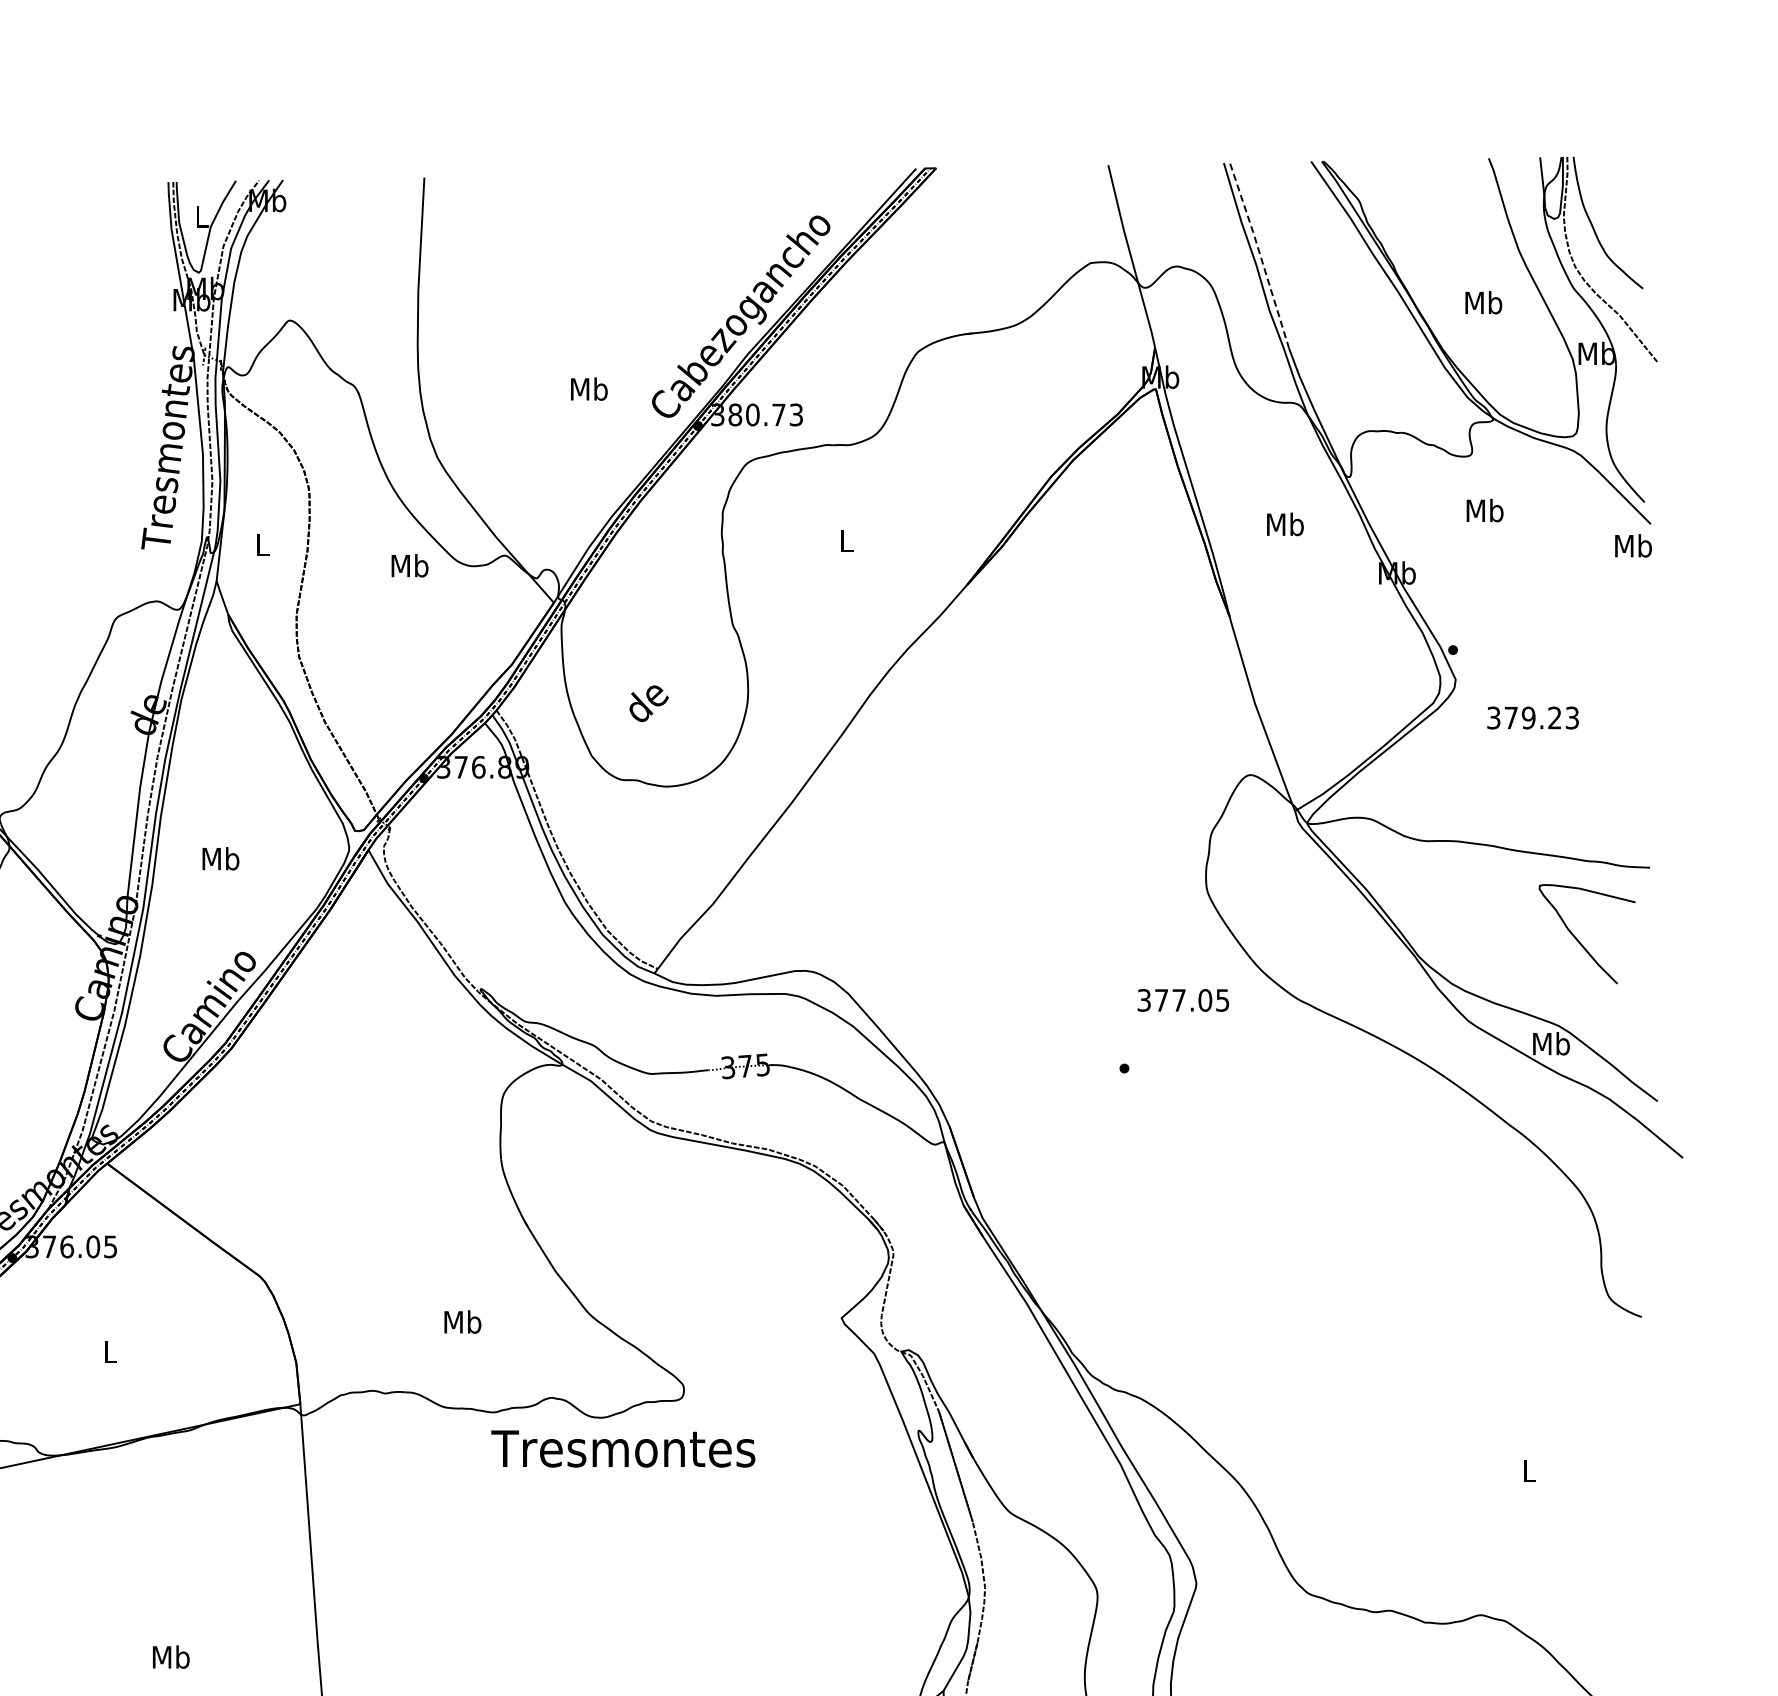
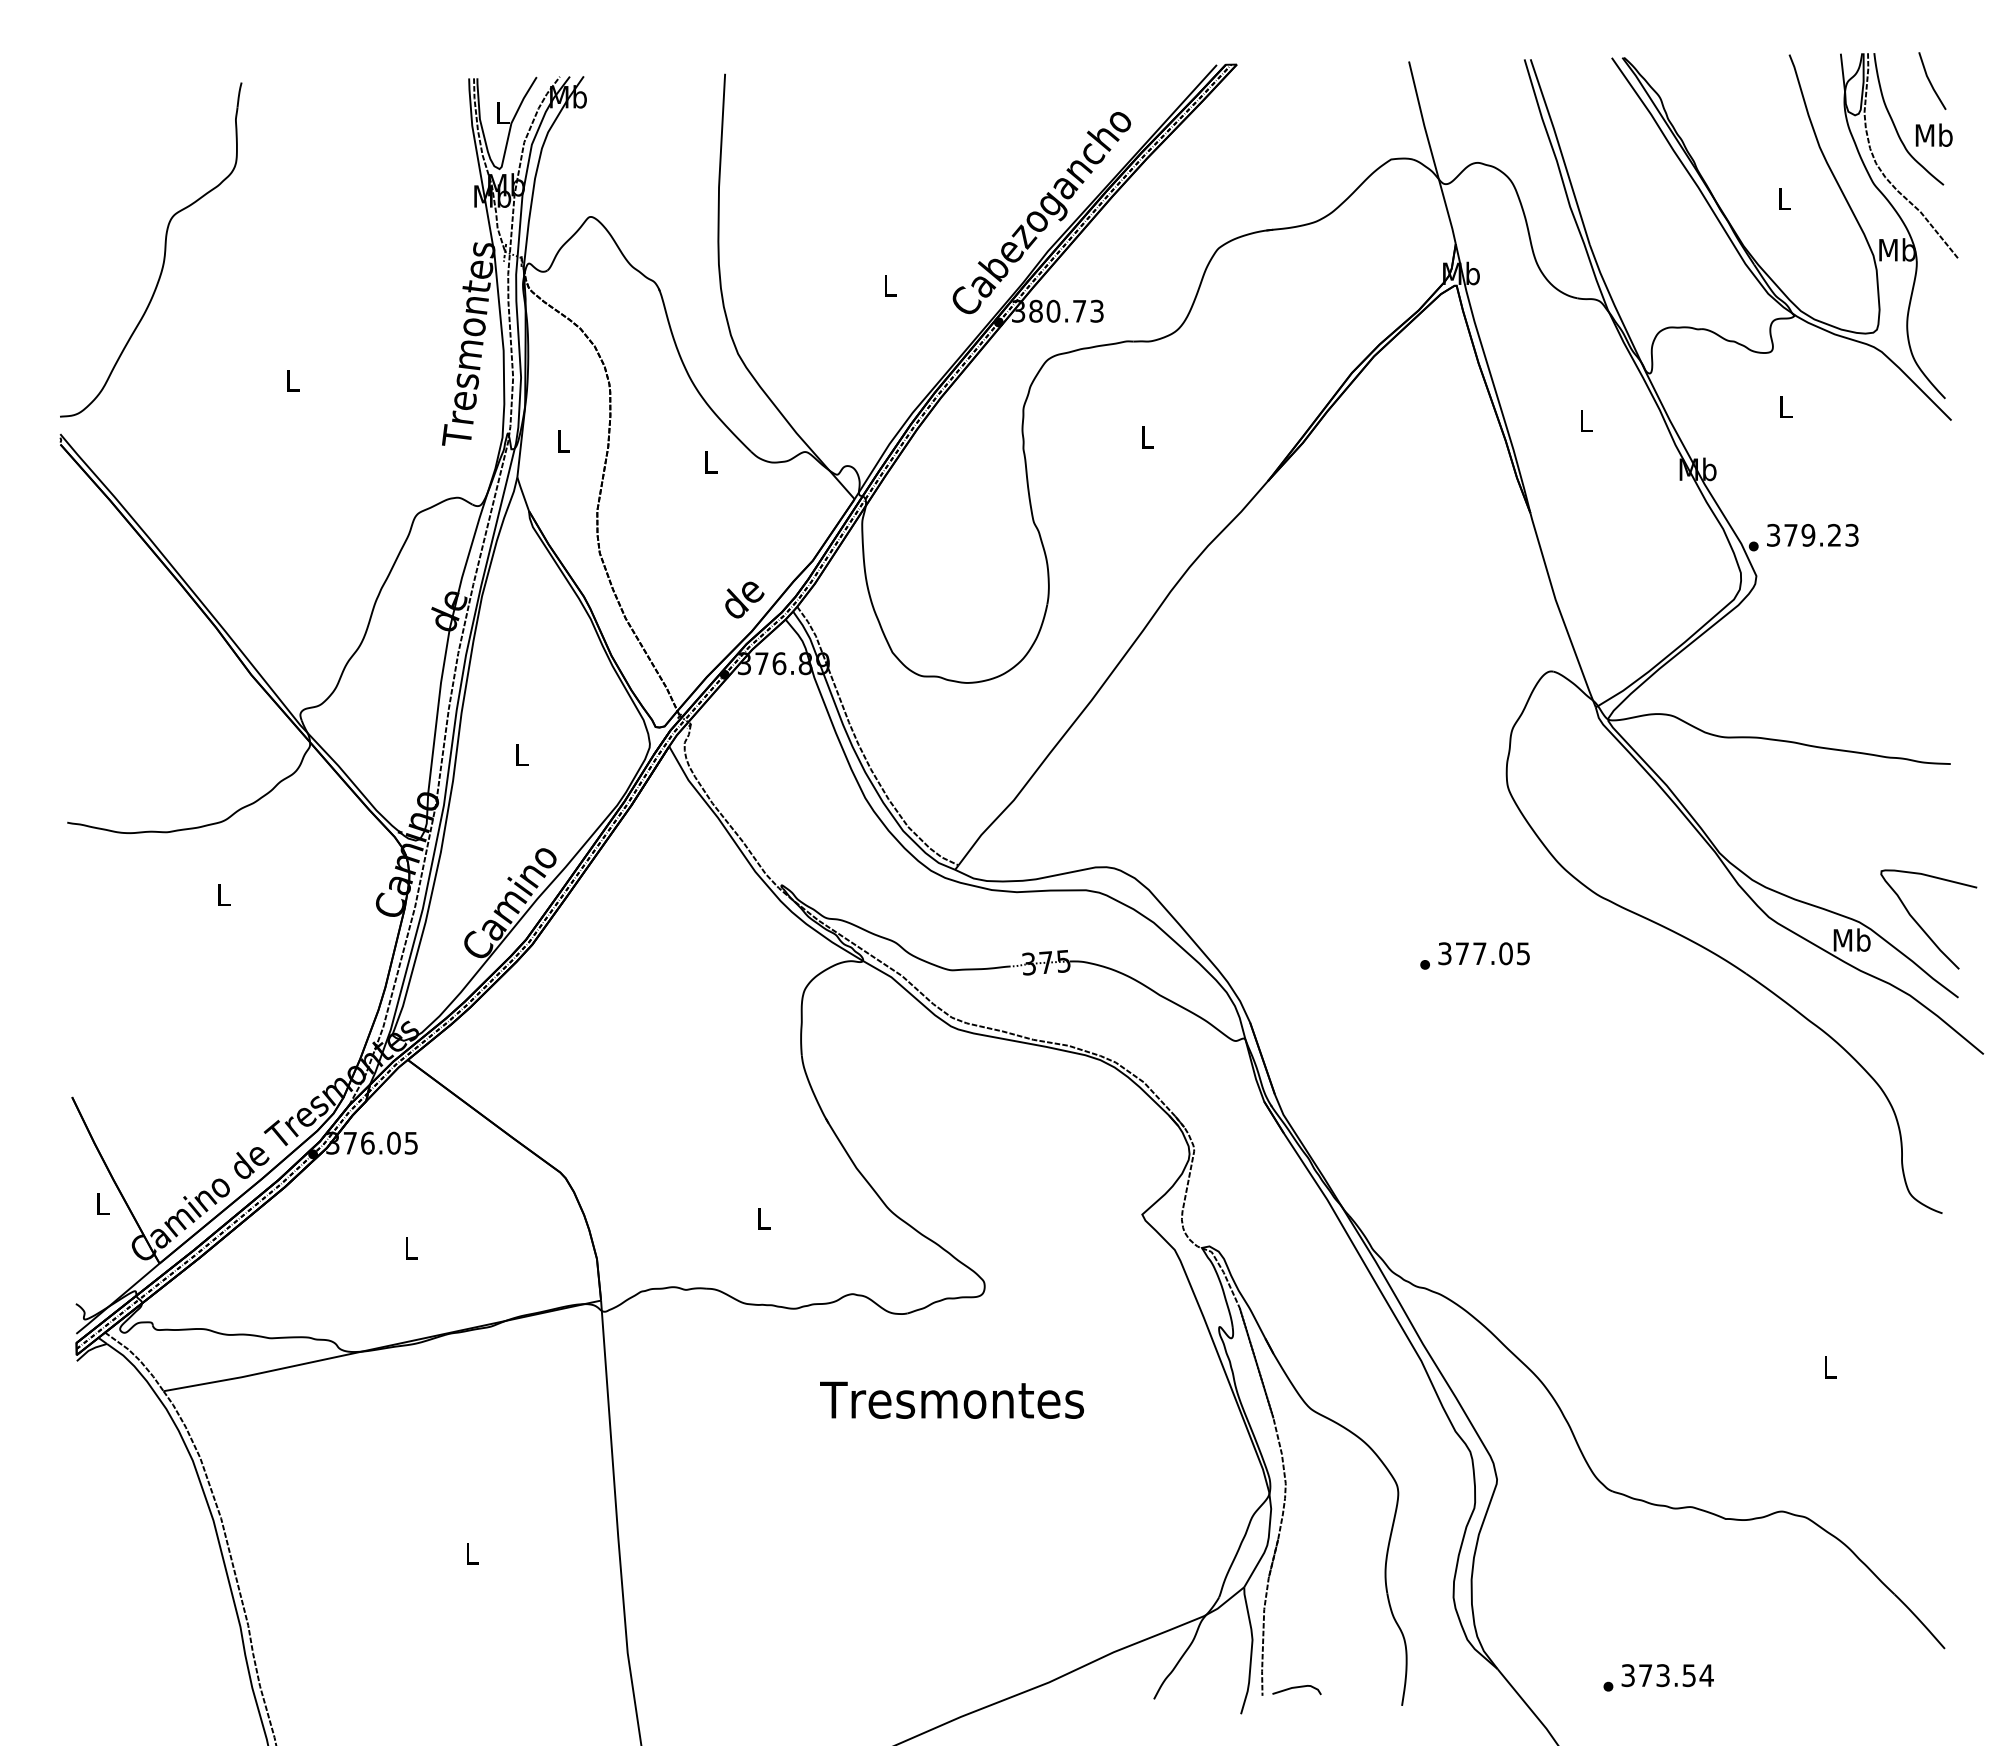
line: (1629, 184) -> (1930, 80), added
line: (1259, 254) -> (1560, 150), dashed -> solid
text: (1483, 302) -> (1784, 198), Mb -> L
text: (588, 389) -> (889, 285), Mb -> L
text: (1484, 510) -> (1785, 406), Mb -> L
text: (1284, 524) -> (1585, 420), Mb -> L
text: (1632, 545) -> (1933, 134), moved
text: (409, 565) -> (710, 461), Mb -> L
text: (648, 703) -> (744, 599), moved
text: (1532, 717) -> (1812, 534), moved
text: (220, 858) -> (521, 754), Mb -> L
curve: (1579, 941) -> (1921, 926), moved
text: (1182, 1000) -> (1483, 953), moved
text: (462, 1322) -> (763, 1218), Mb -> L
text: (622, 1448) -> (951, 1399), moved
text: (170, 1657) -> (471, 1553), Mb -> L

